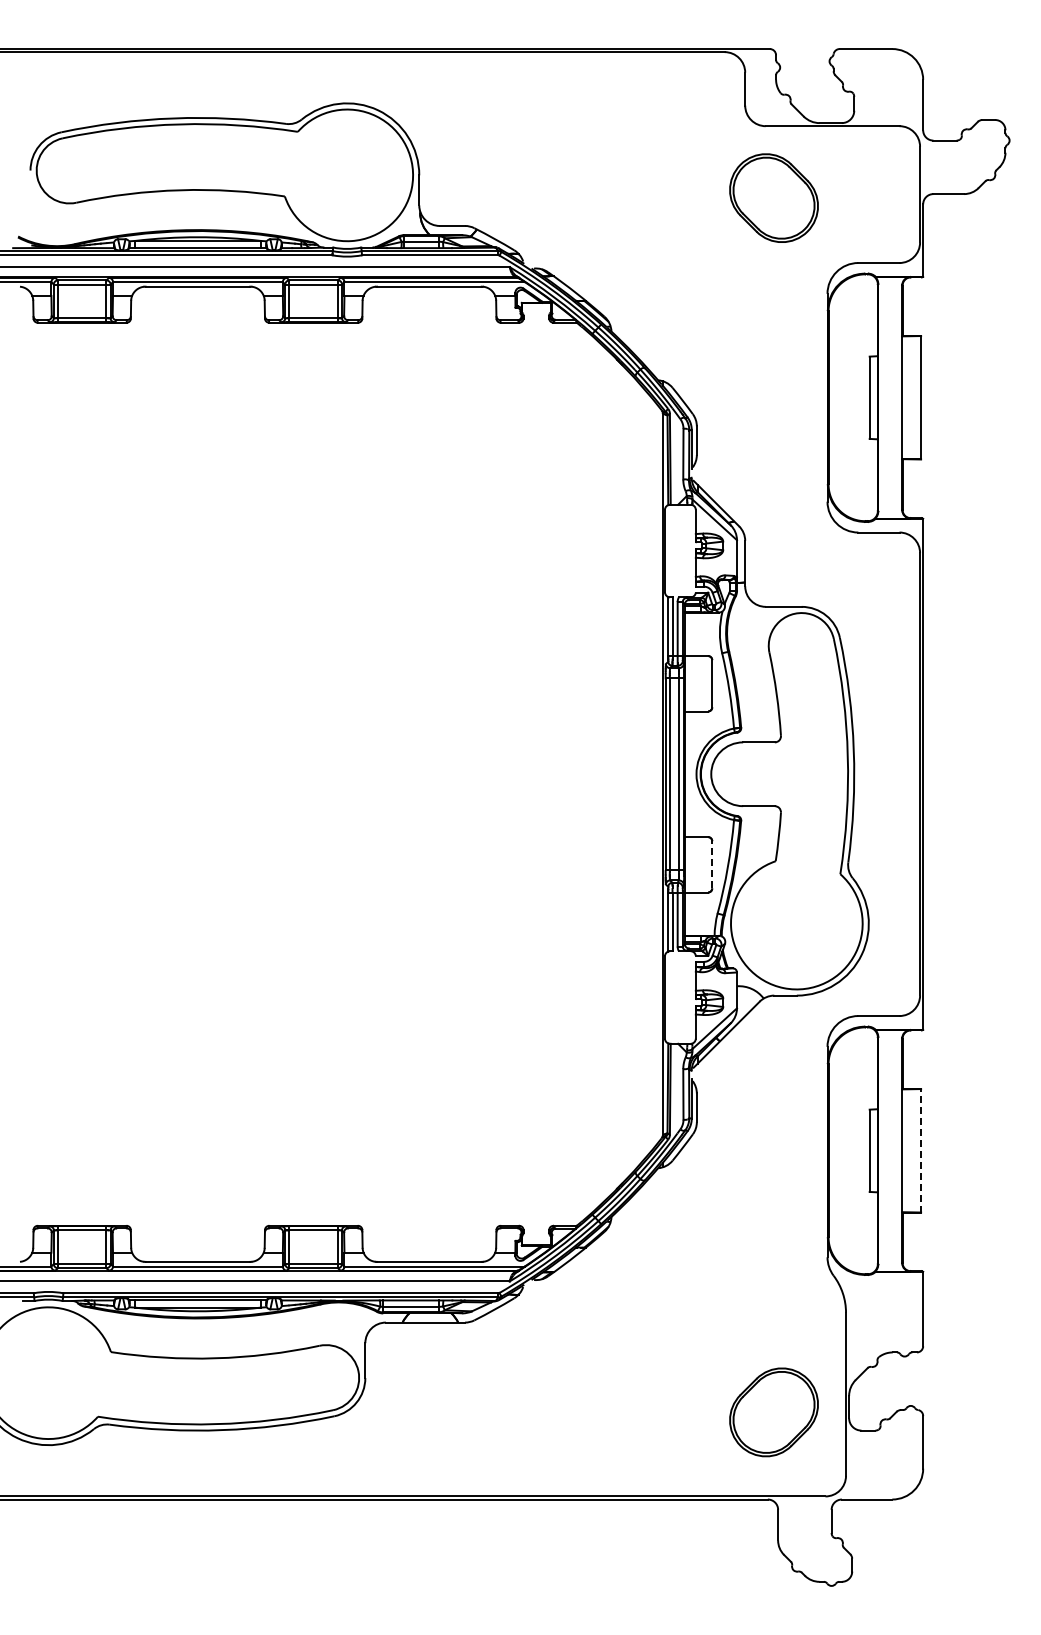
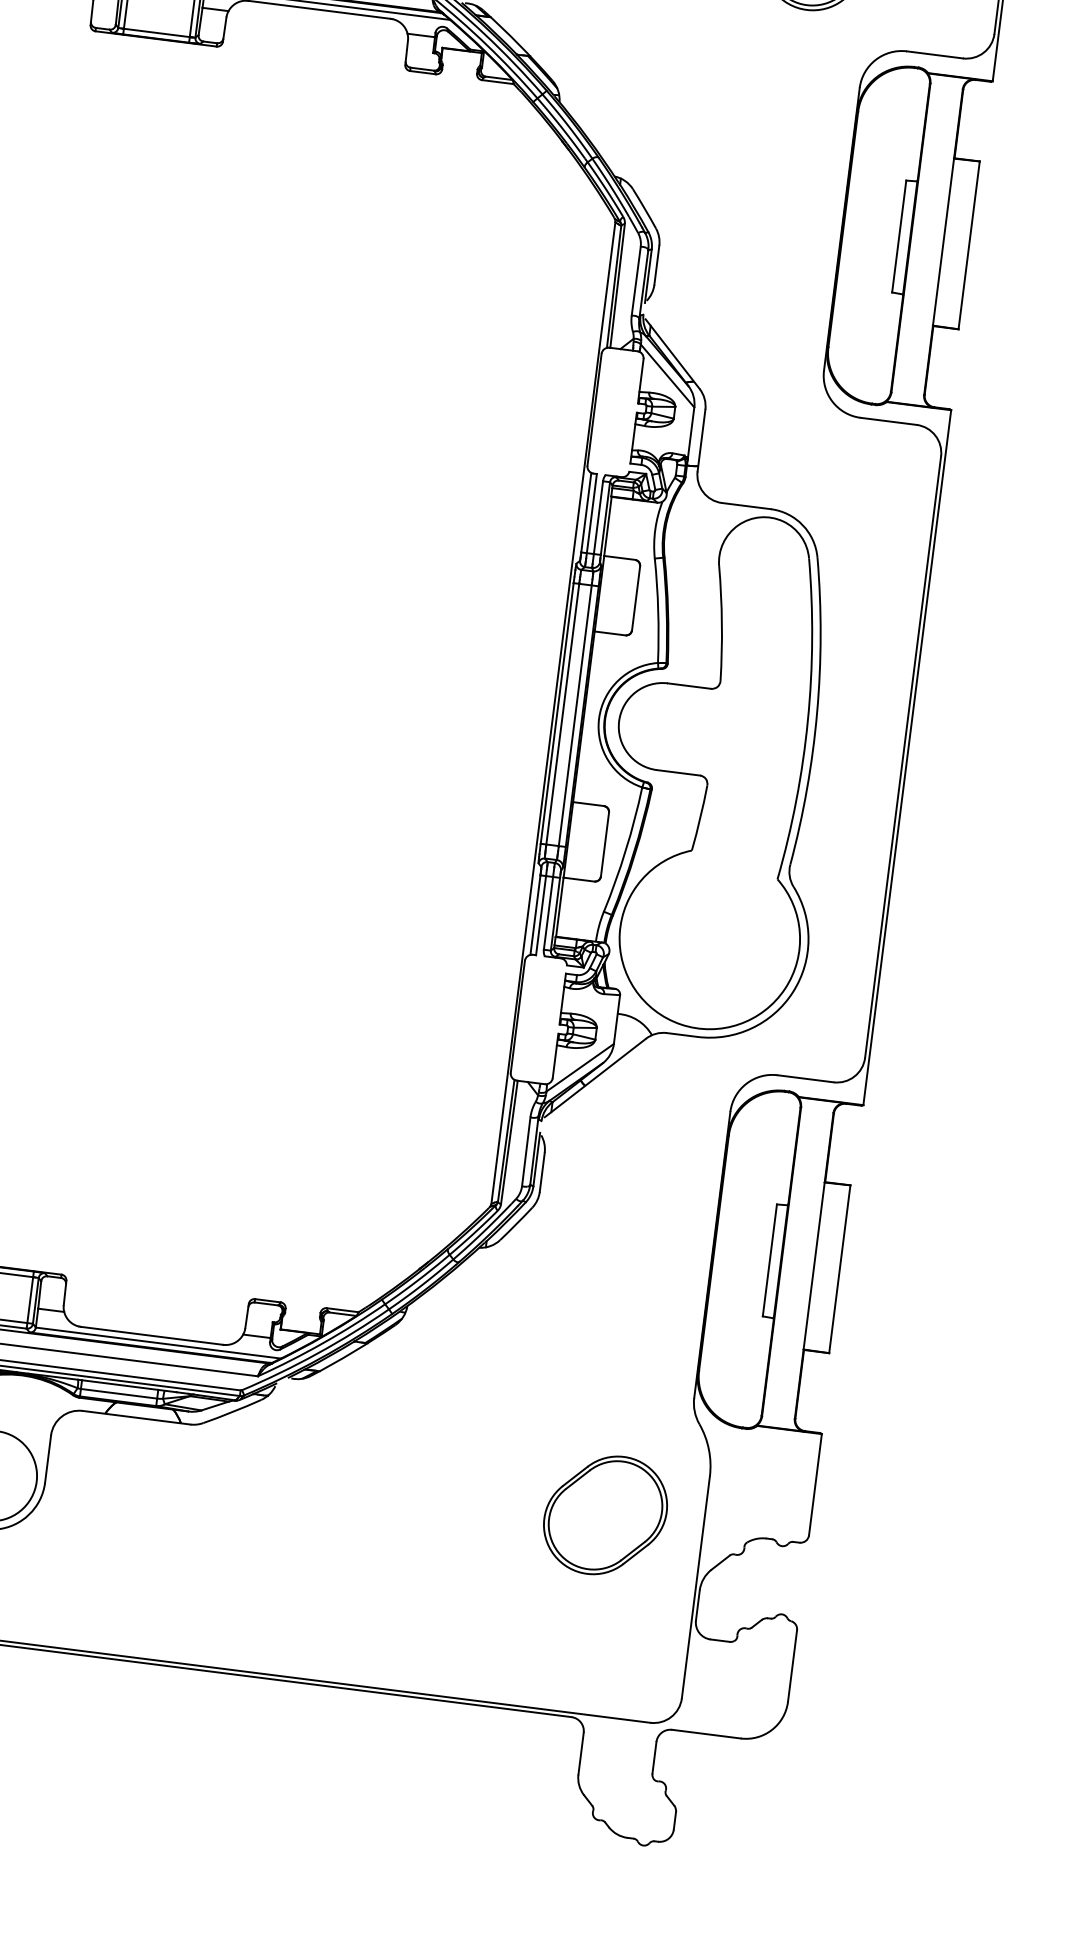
line: (712, 864) -> (605, 844), dashed -> solid
line: (921, 1150) -> (840, 1268), dashed -> solid
part: (773, 1412) -> (604, 1515), moved

